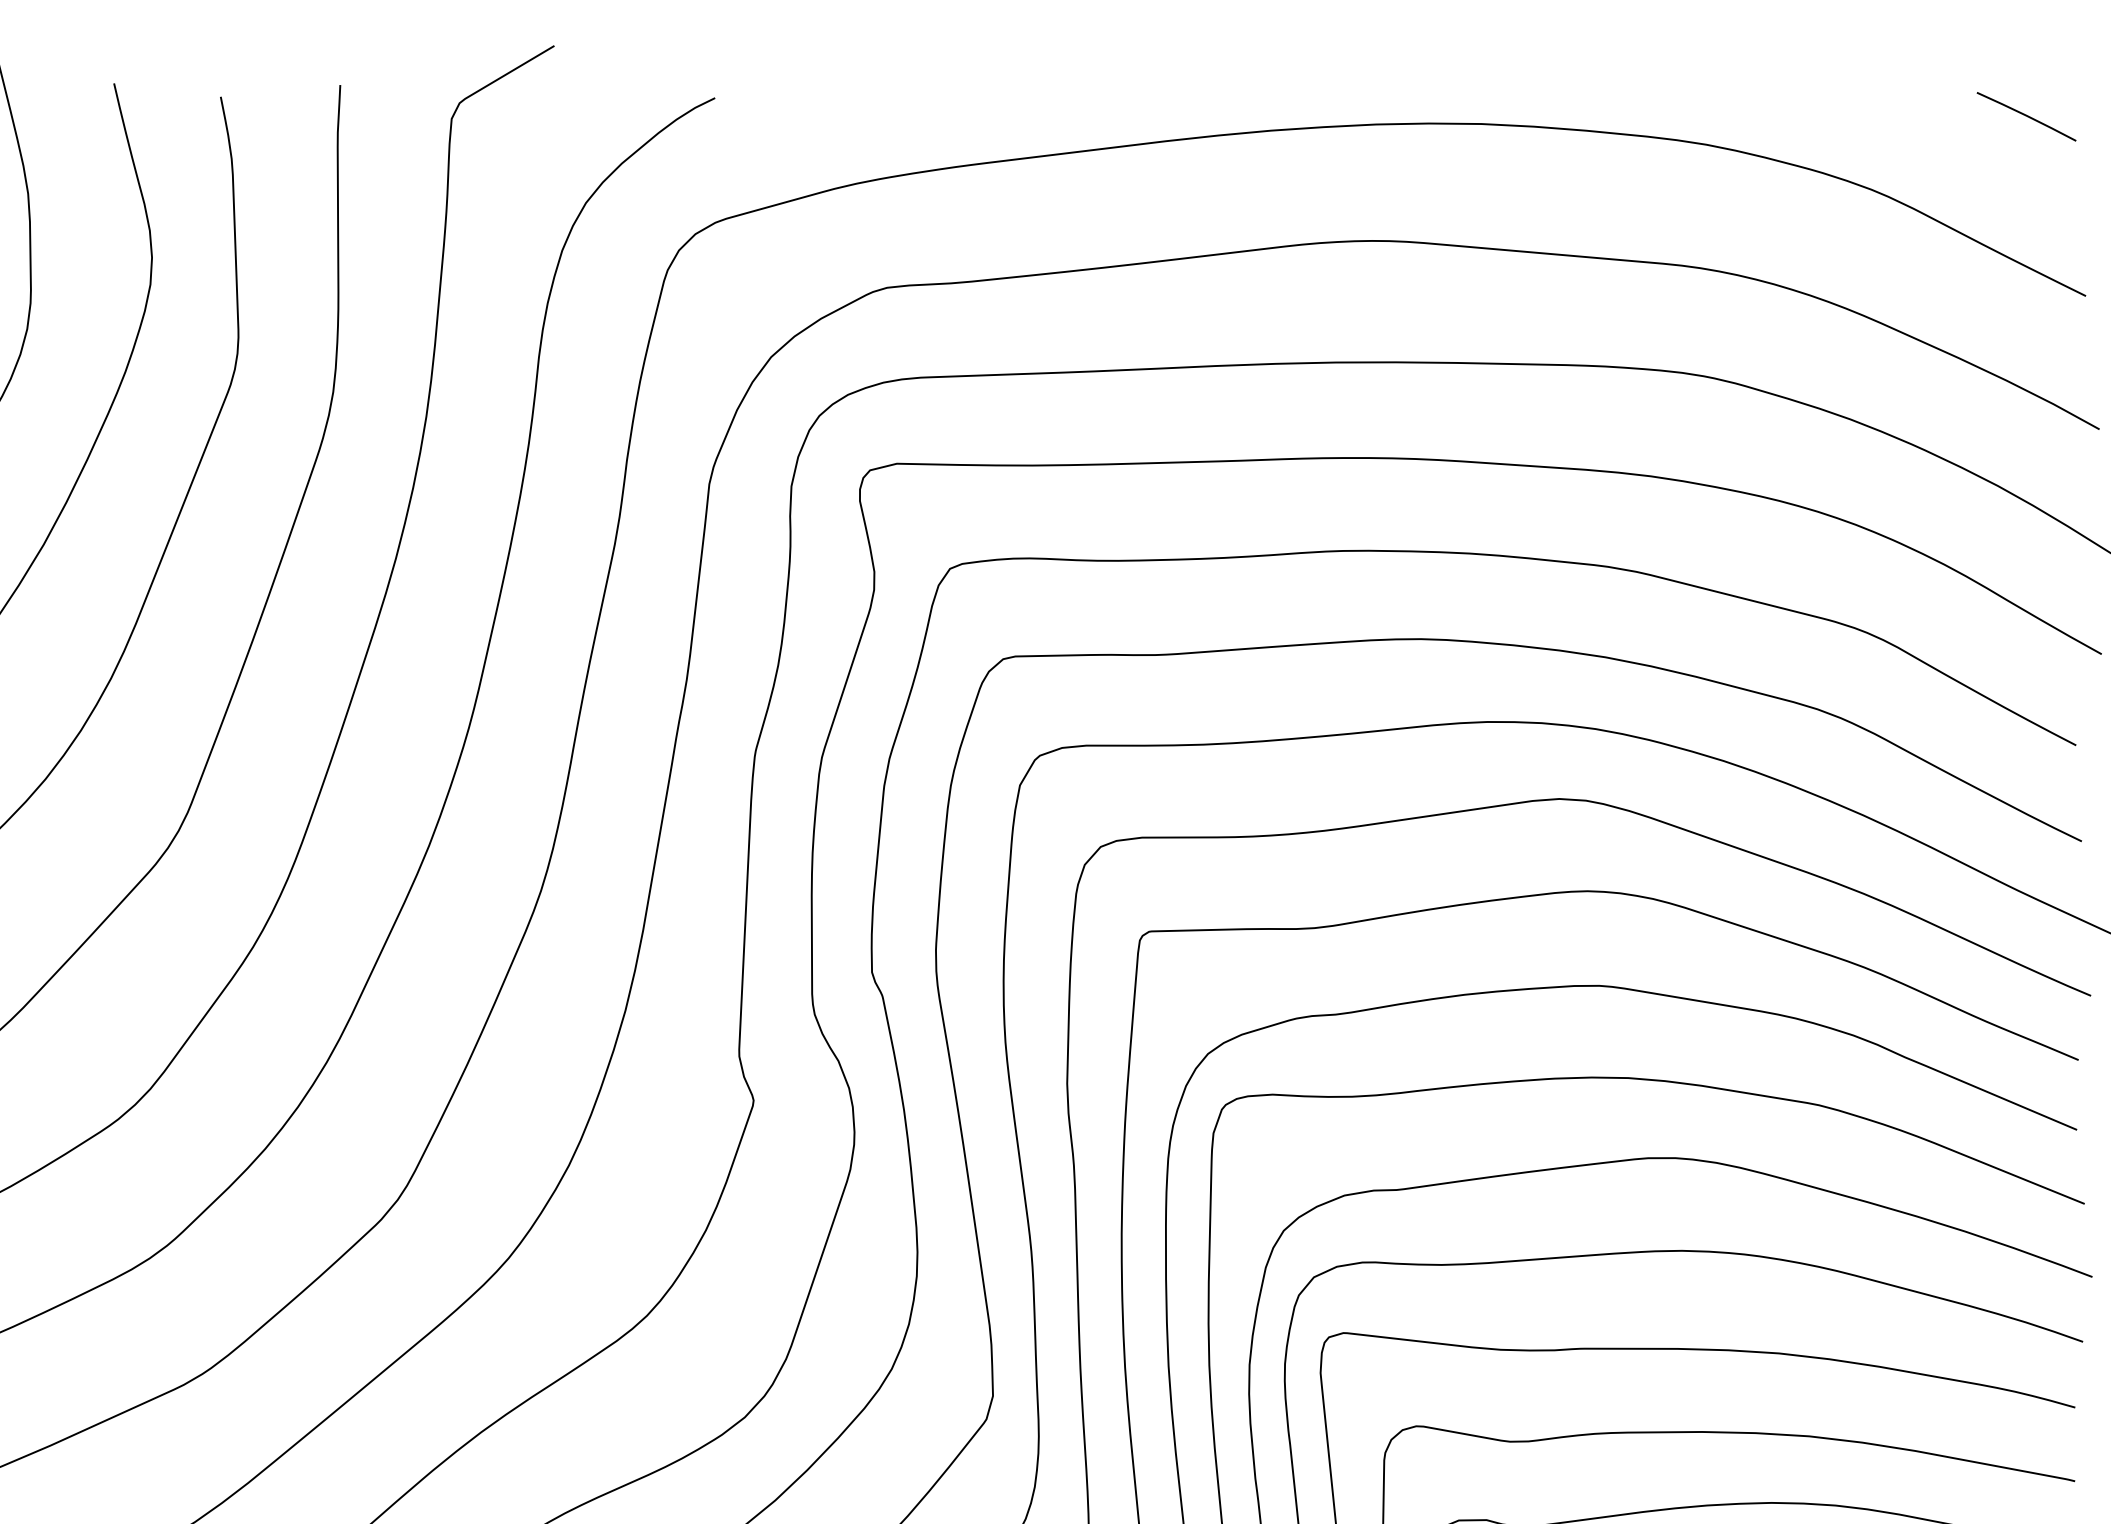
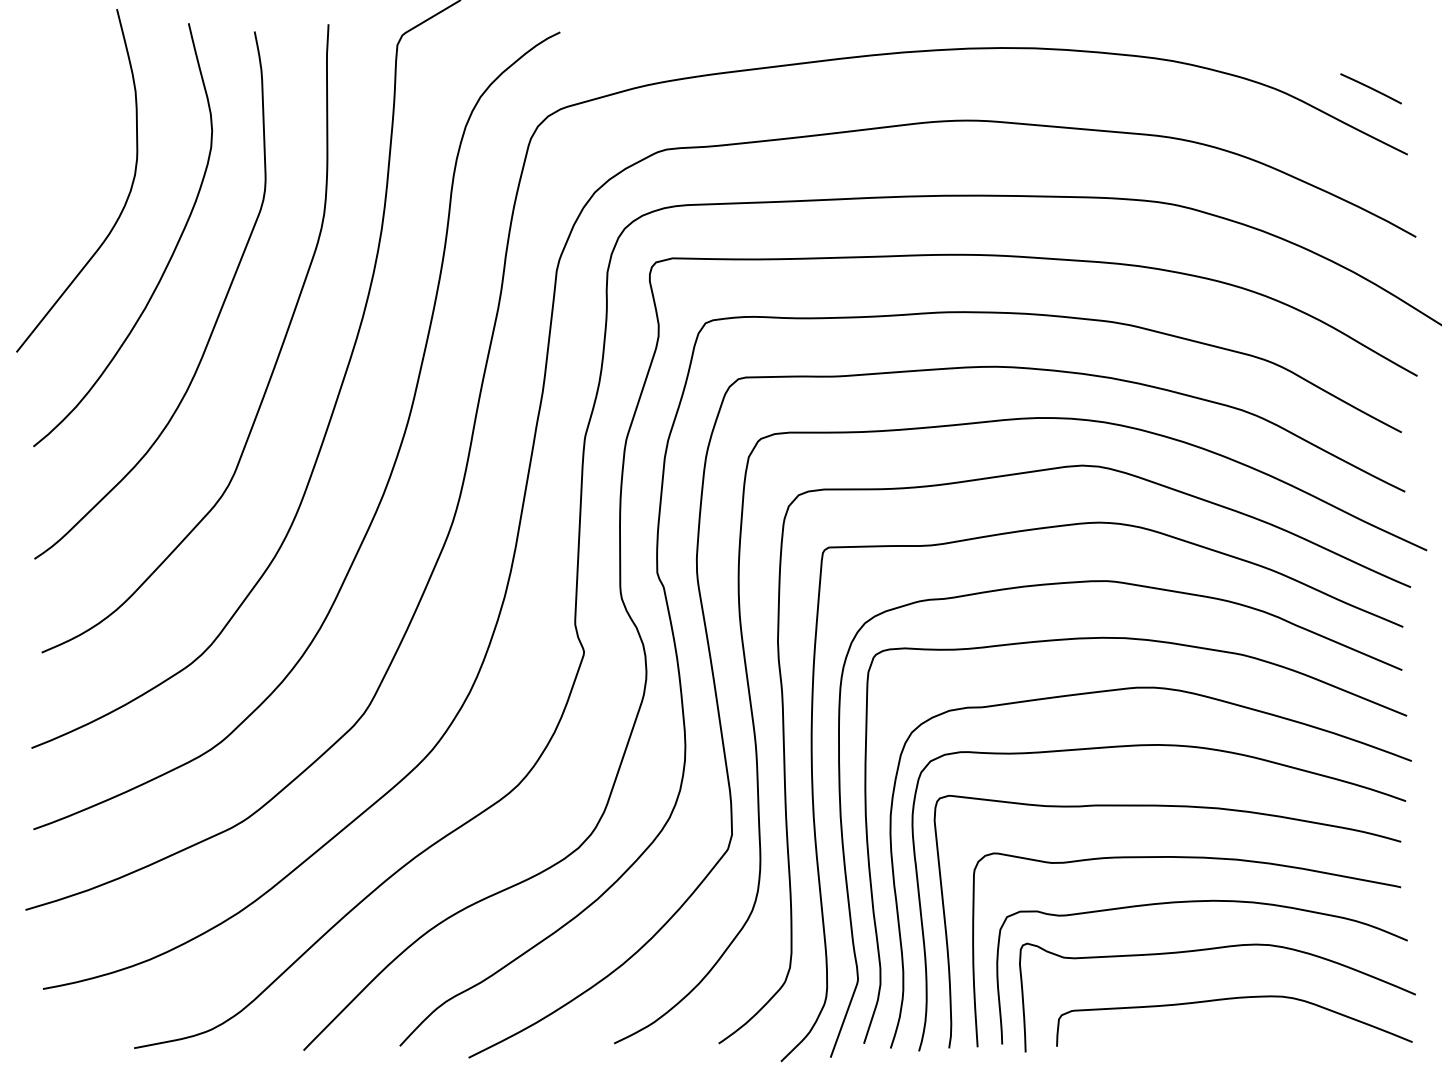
line: (2025, 116) -> (1370, 88), moved

